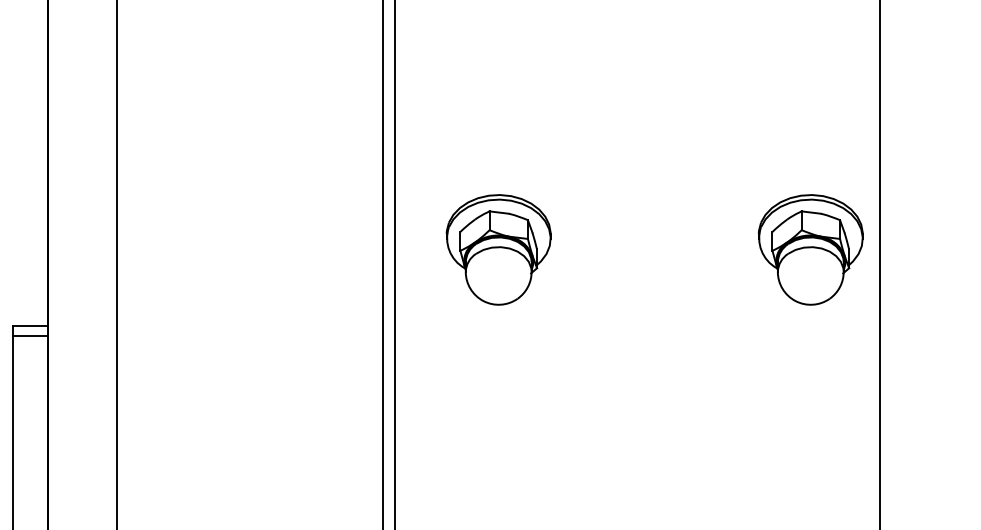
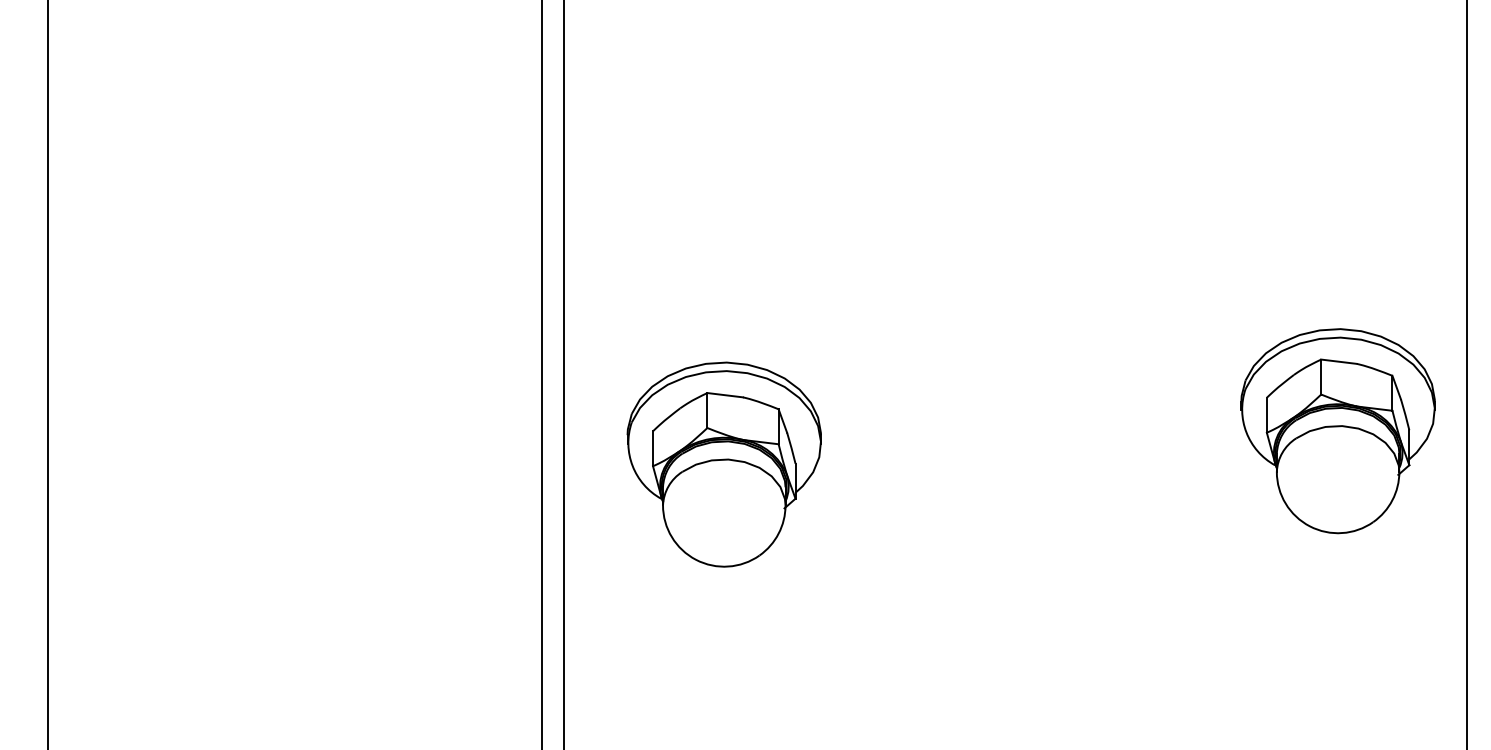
part: (498, 249) -> (723, 463), moved
part: (810, 249) -> (1337, 430), moved

